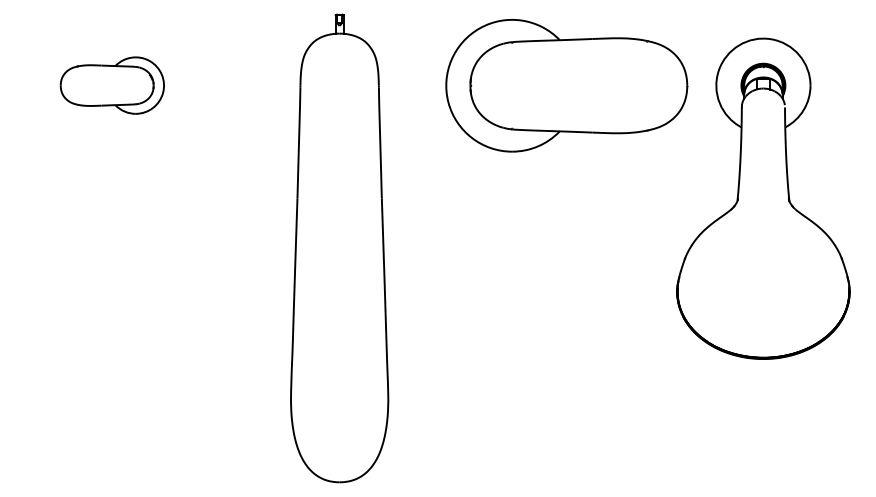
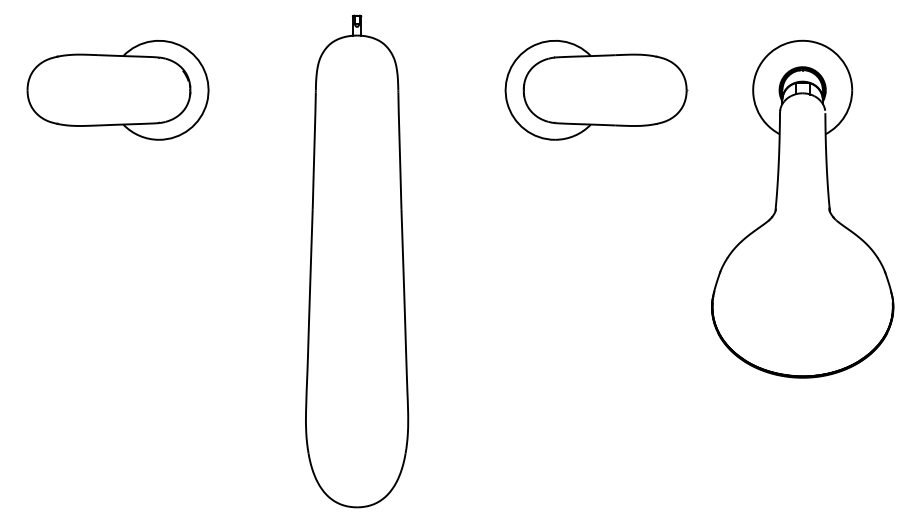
part: (112, 85) -> (118, 90), size x1.67
part: (567, 85) -> (596, 90), size x0.71

